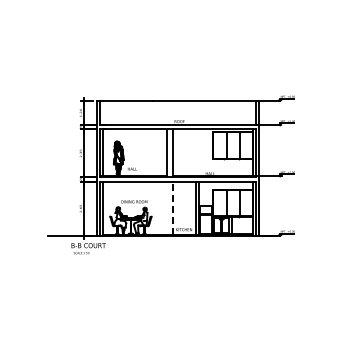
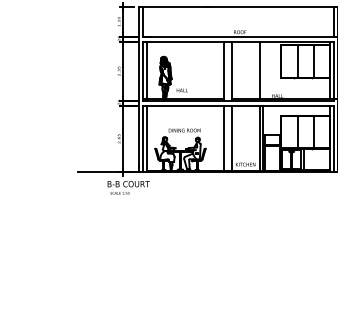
line: (195, 152) -> (259, 70), added
line: (166, 207) -> (224, 137), added
line: (172, 208) -> (231, 138), dashed -> solid

